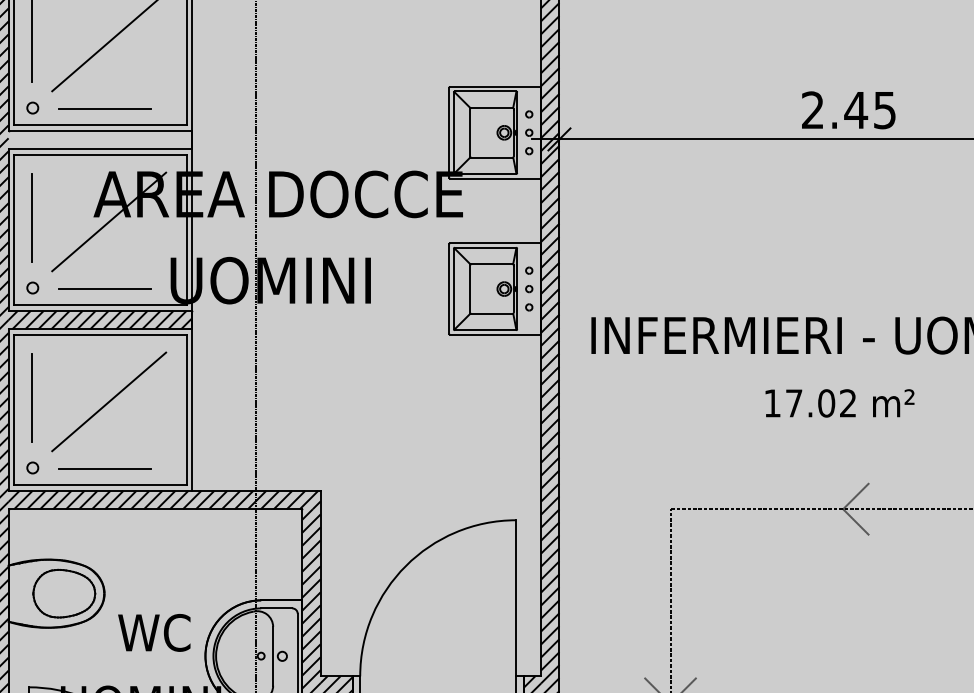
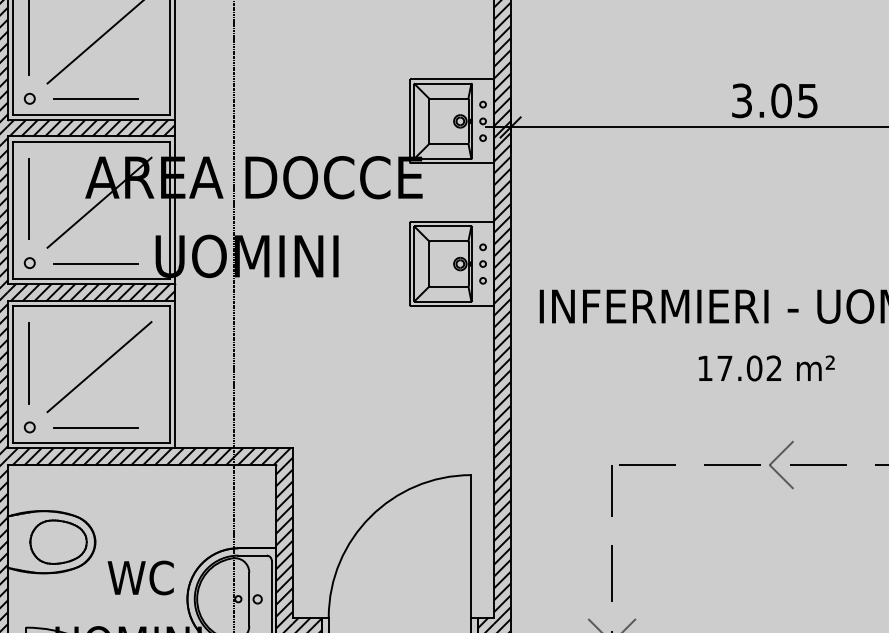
text: (835, 110) -> (762, 101), 2.45 -> 3.05
hatch: (100, 139) -> (91, 127), added

